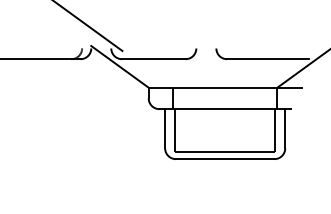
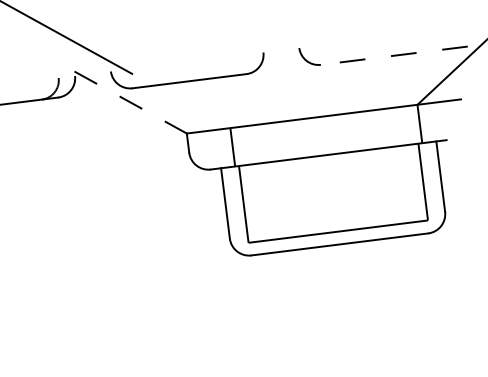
line: (268, 59) -> (395, 56), solid -> dashed
line: (120, 66) -> (131, 101), solid -> dashed

